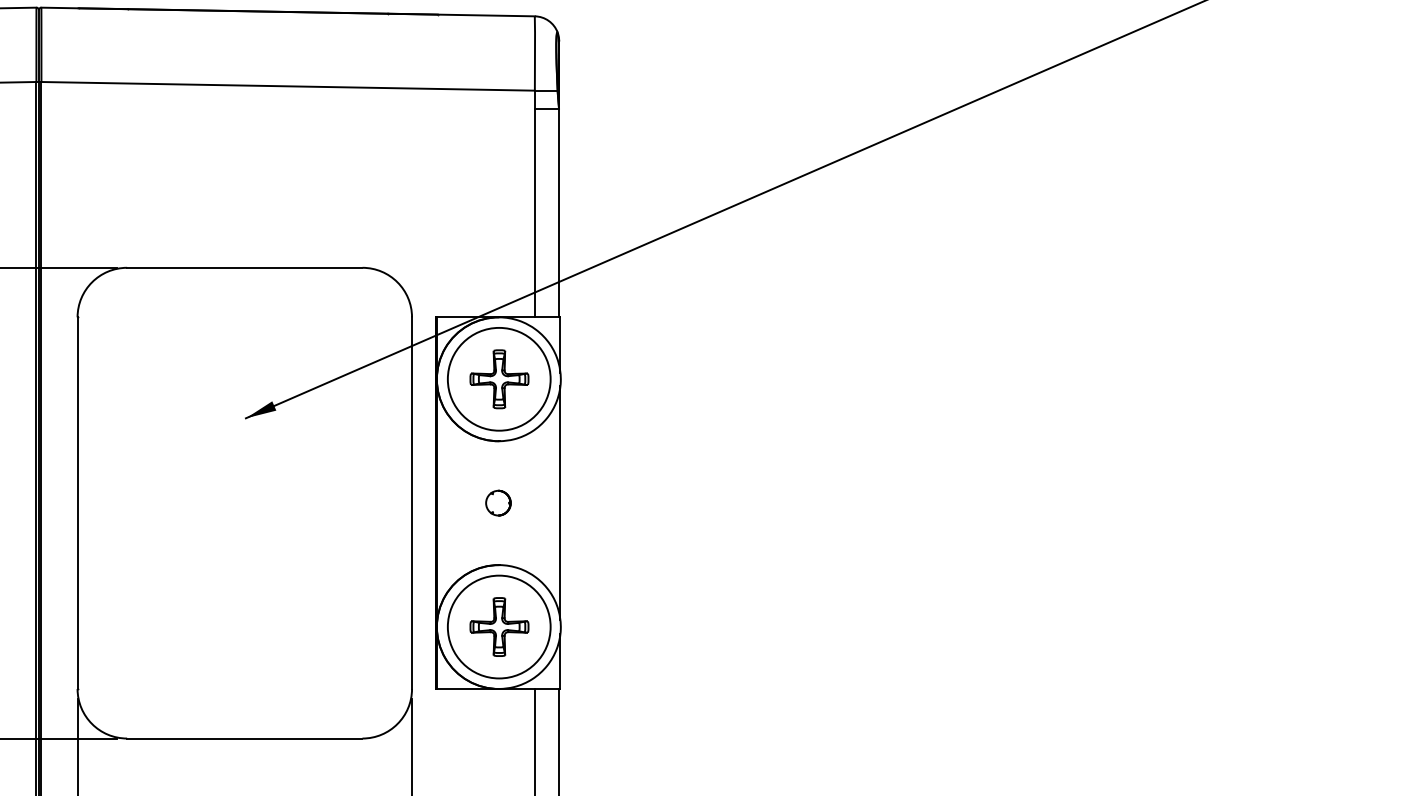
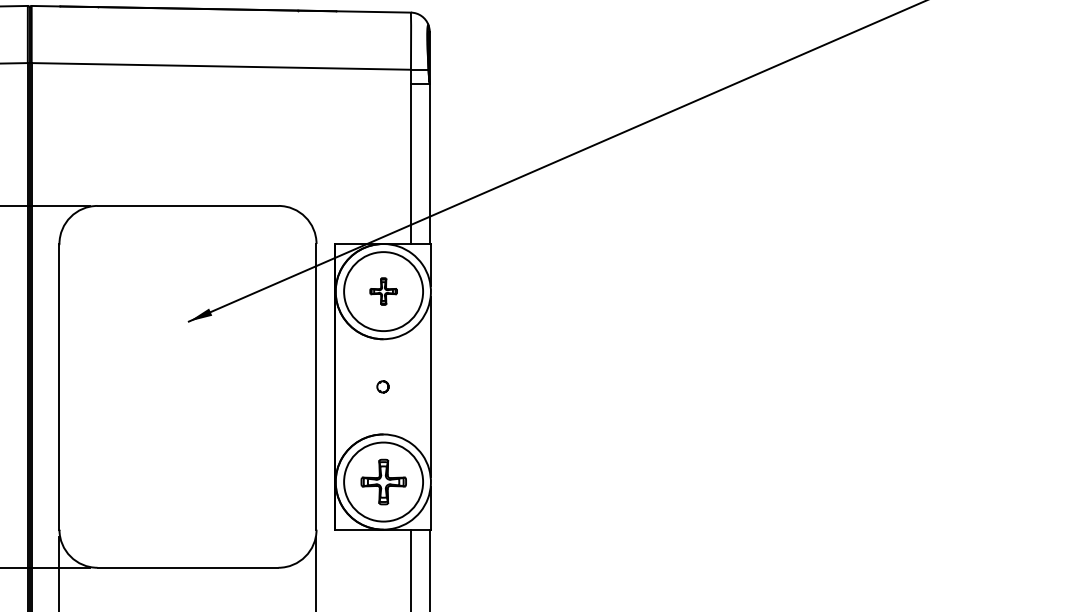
part: (499, 379) -> (383, 291), size x0.6
part: (497, 502) -> (382, 386), size x0.6

